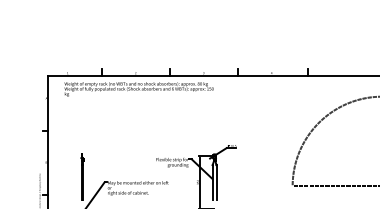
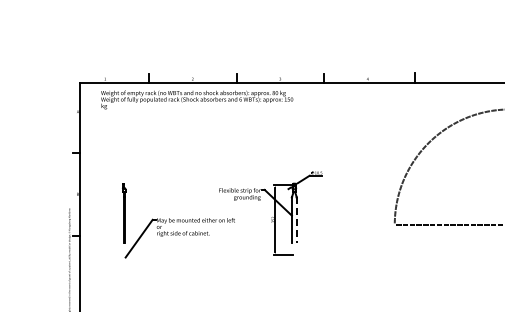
line: (216, 182) -> (296, 219), solid -> dashed

